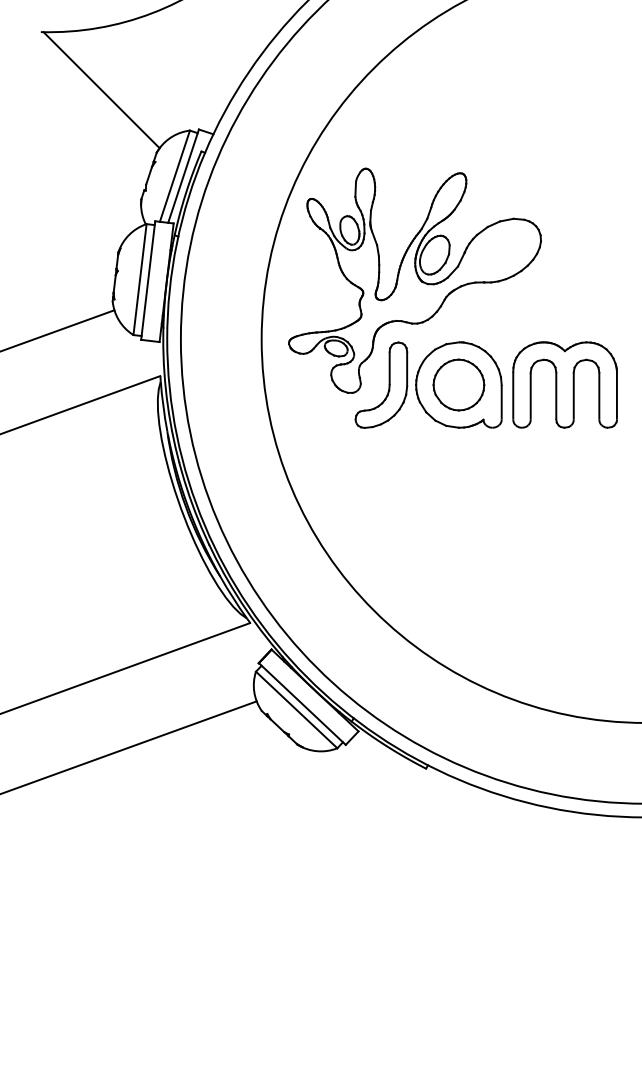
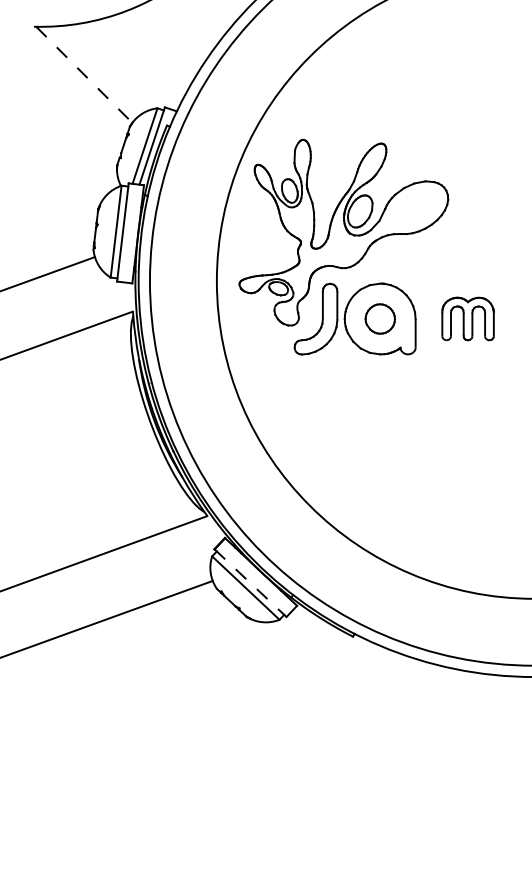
line: (101, 89) -> (84, 74), solid -> dashed
part: (459, 384) -> (380, 318), size x0.7
part: (564, 384) -> (467, 318), size x0.6
line: (302, 704) -> (250, 583), solid -> dashed

